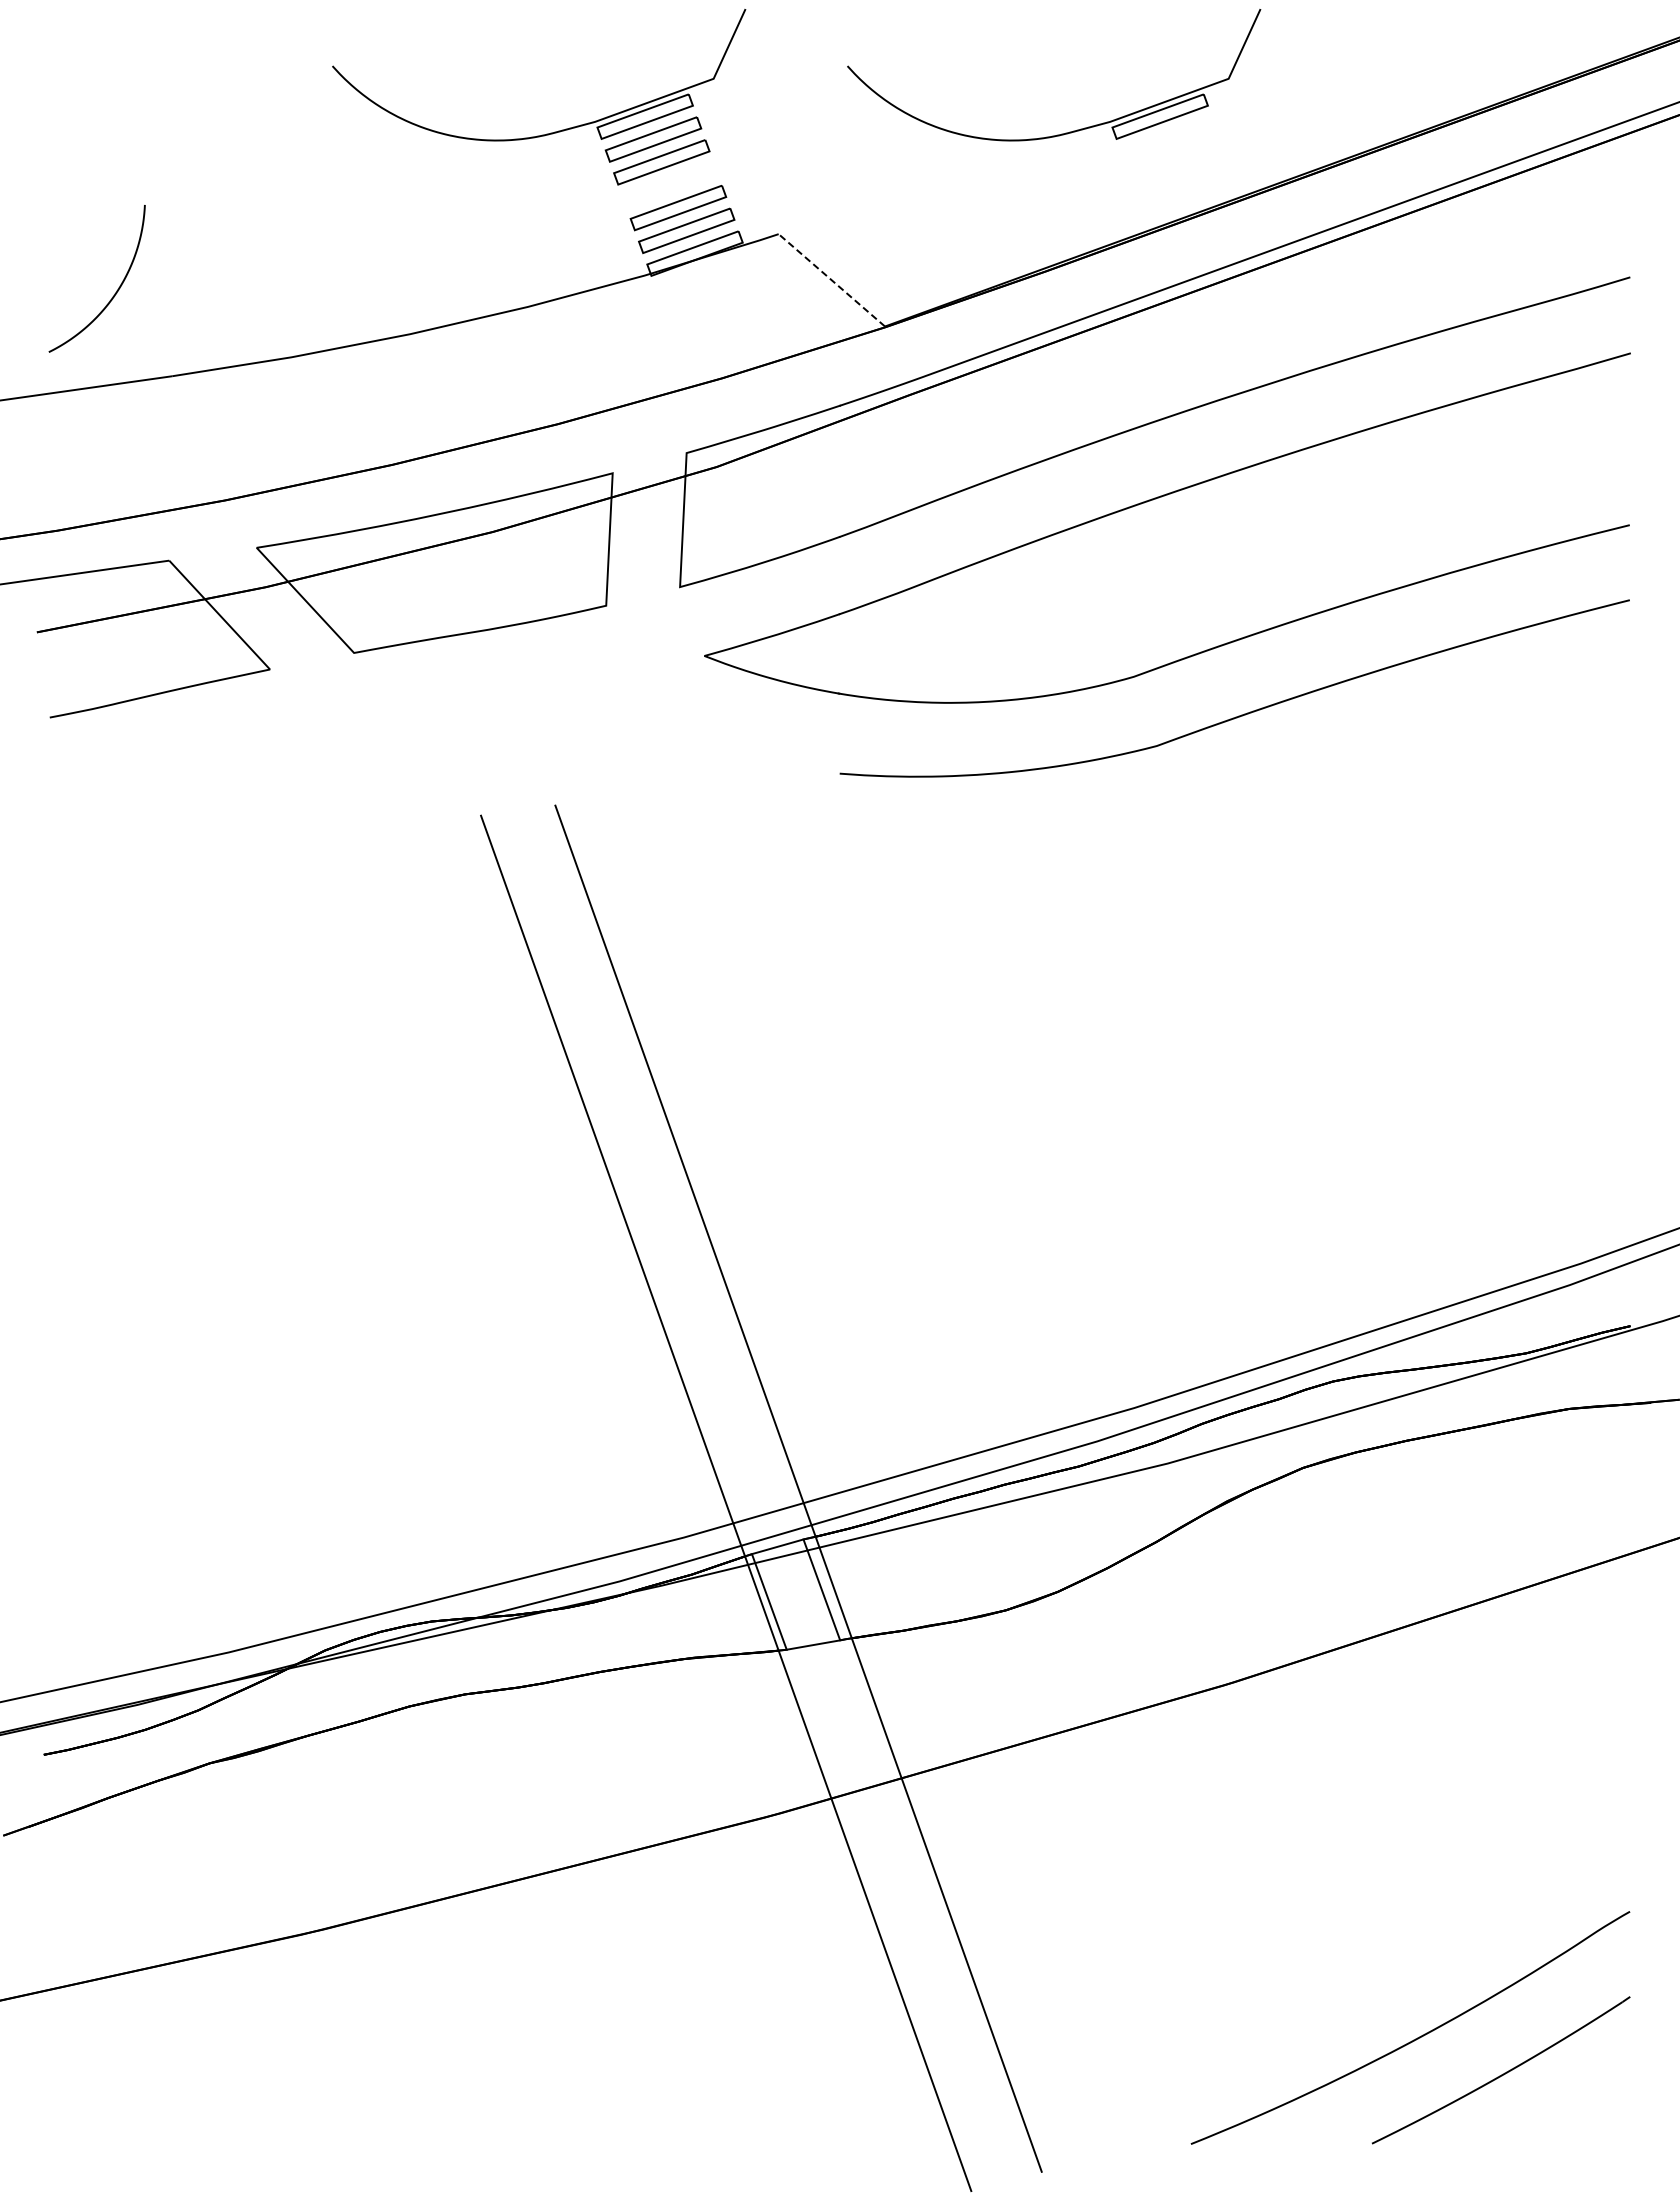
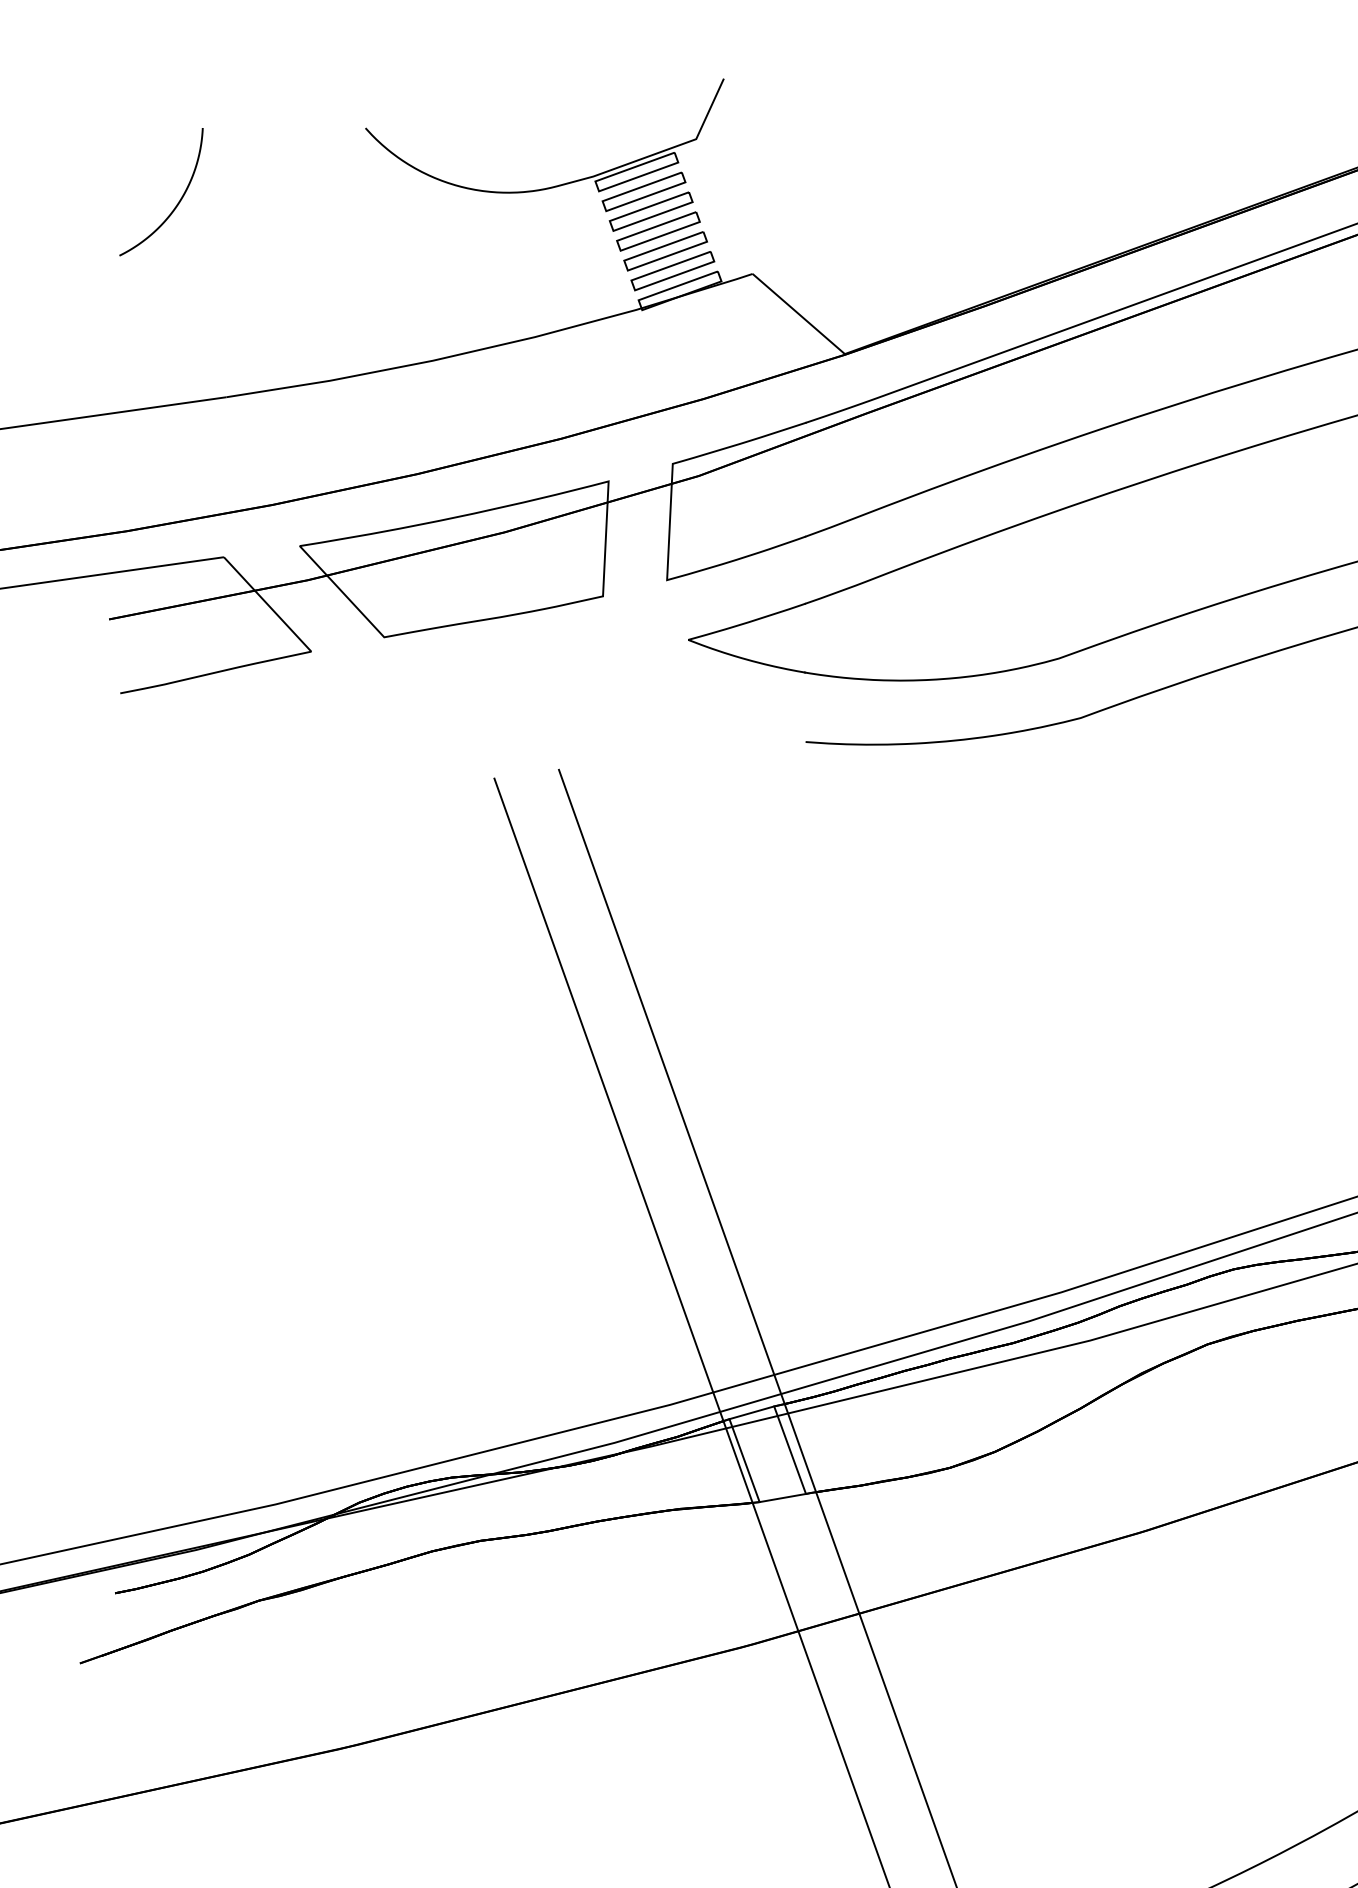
part: (1069, 131) -> (1004, 184), removed
part: (669, 185) -> (657, 231), added
line: (831, 280) -> (798, 314), dashed -> solid
curve: (116, 290) -> (178, 202), moved

